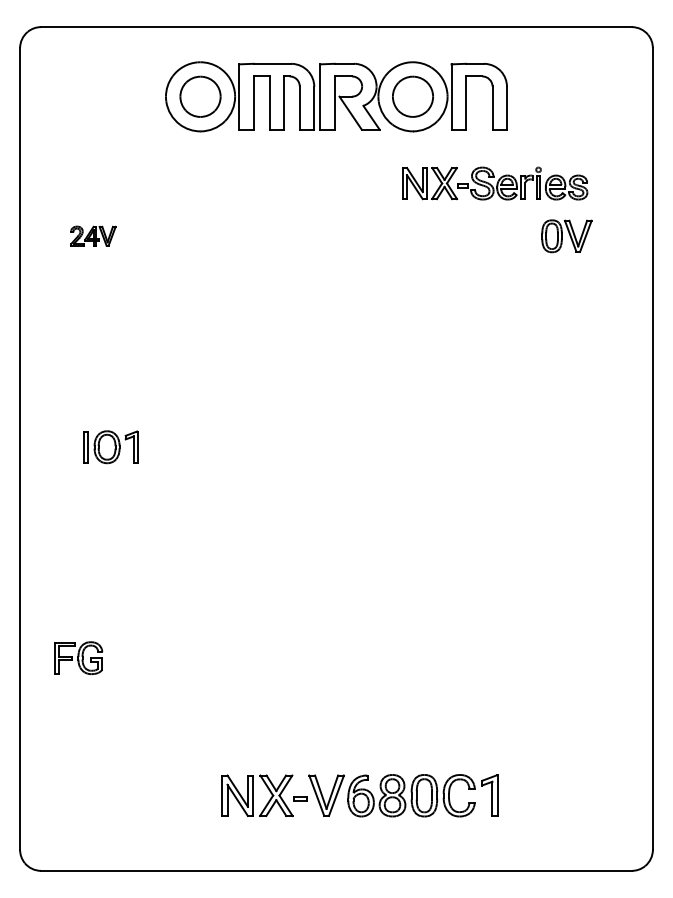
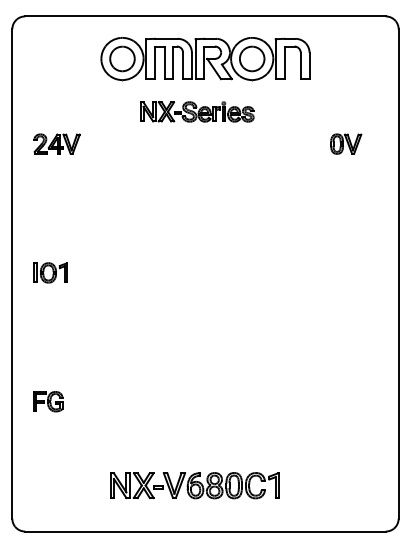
part: (495, 182) -> (197, 111), moved
part: (92, 235) -> (56, 143), size x1.67
part: (110, 446) -> (50, 272), moved
part: (359, 795) -> (194, 485), moved

